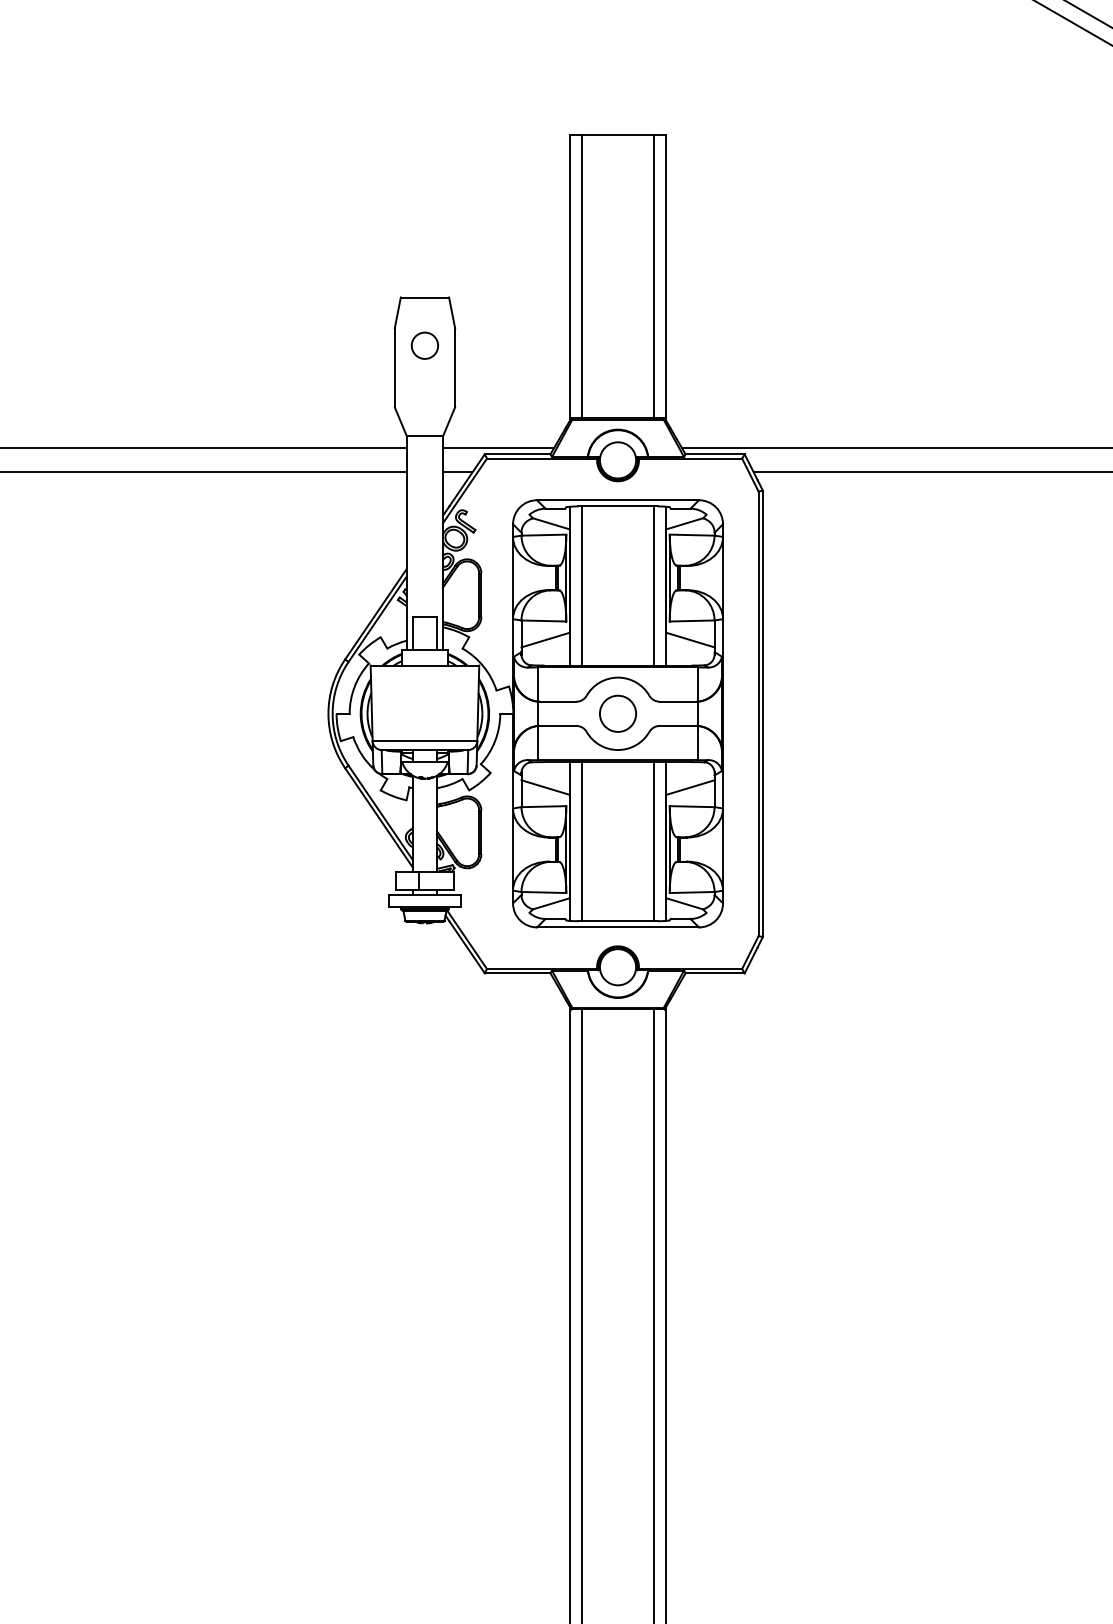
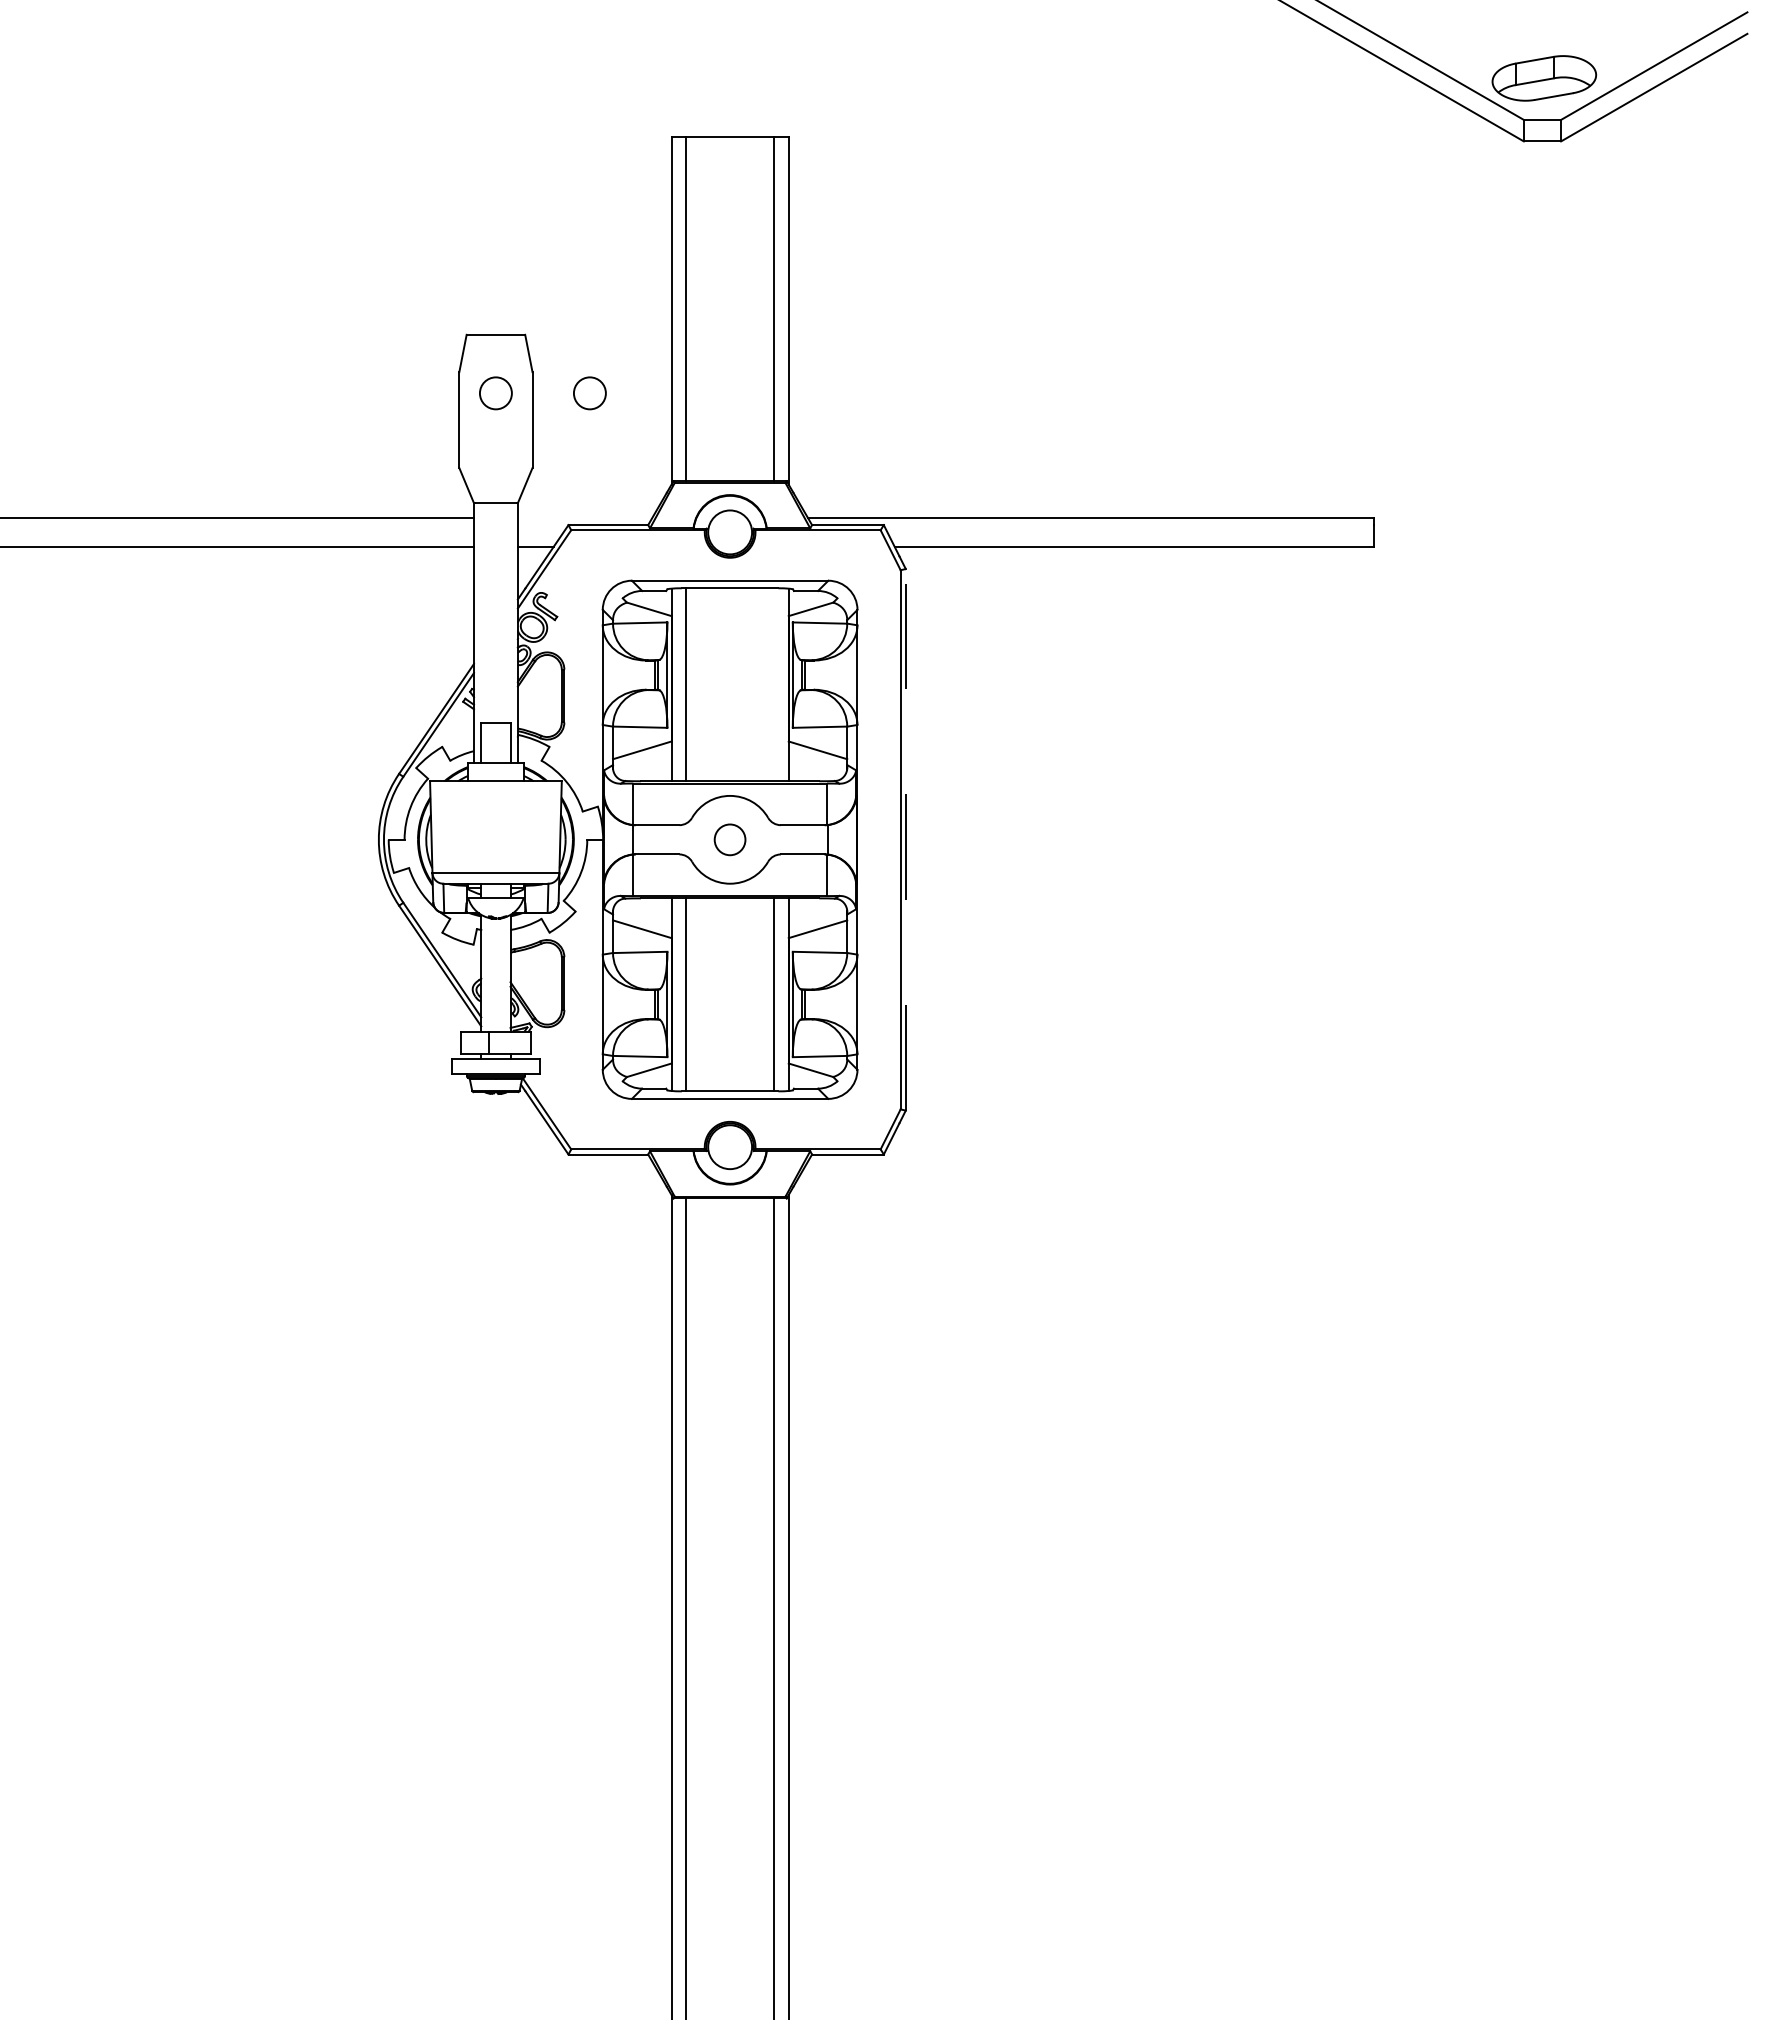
circle: (502, 345) -> (589, 393), added
line: (497, 448) -> (584, 517), removed
line: (654, 585) -> (774, 684), removed
circle: (617, 713) -> (729, 839), size x0.7
line: (762, 713) -> (905, 839), solid -> dashed

